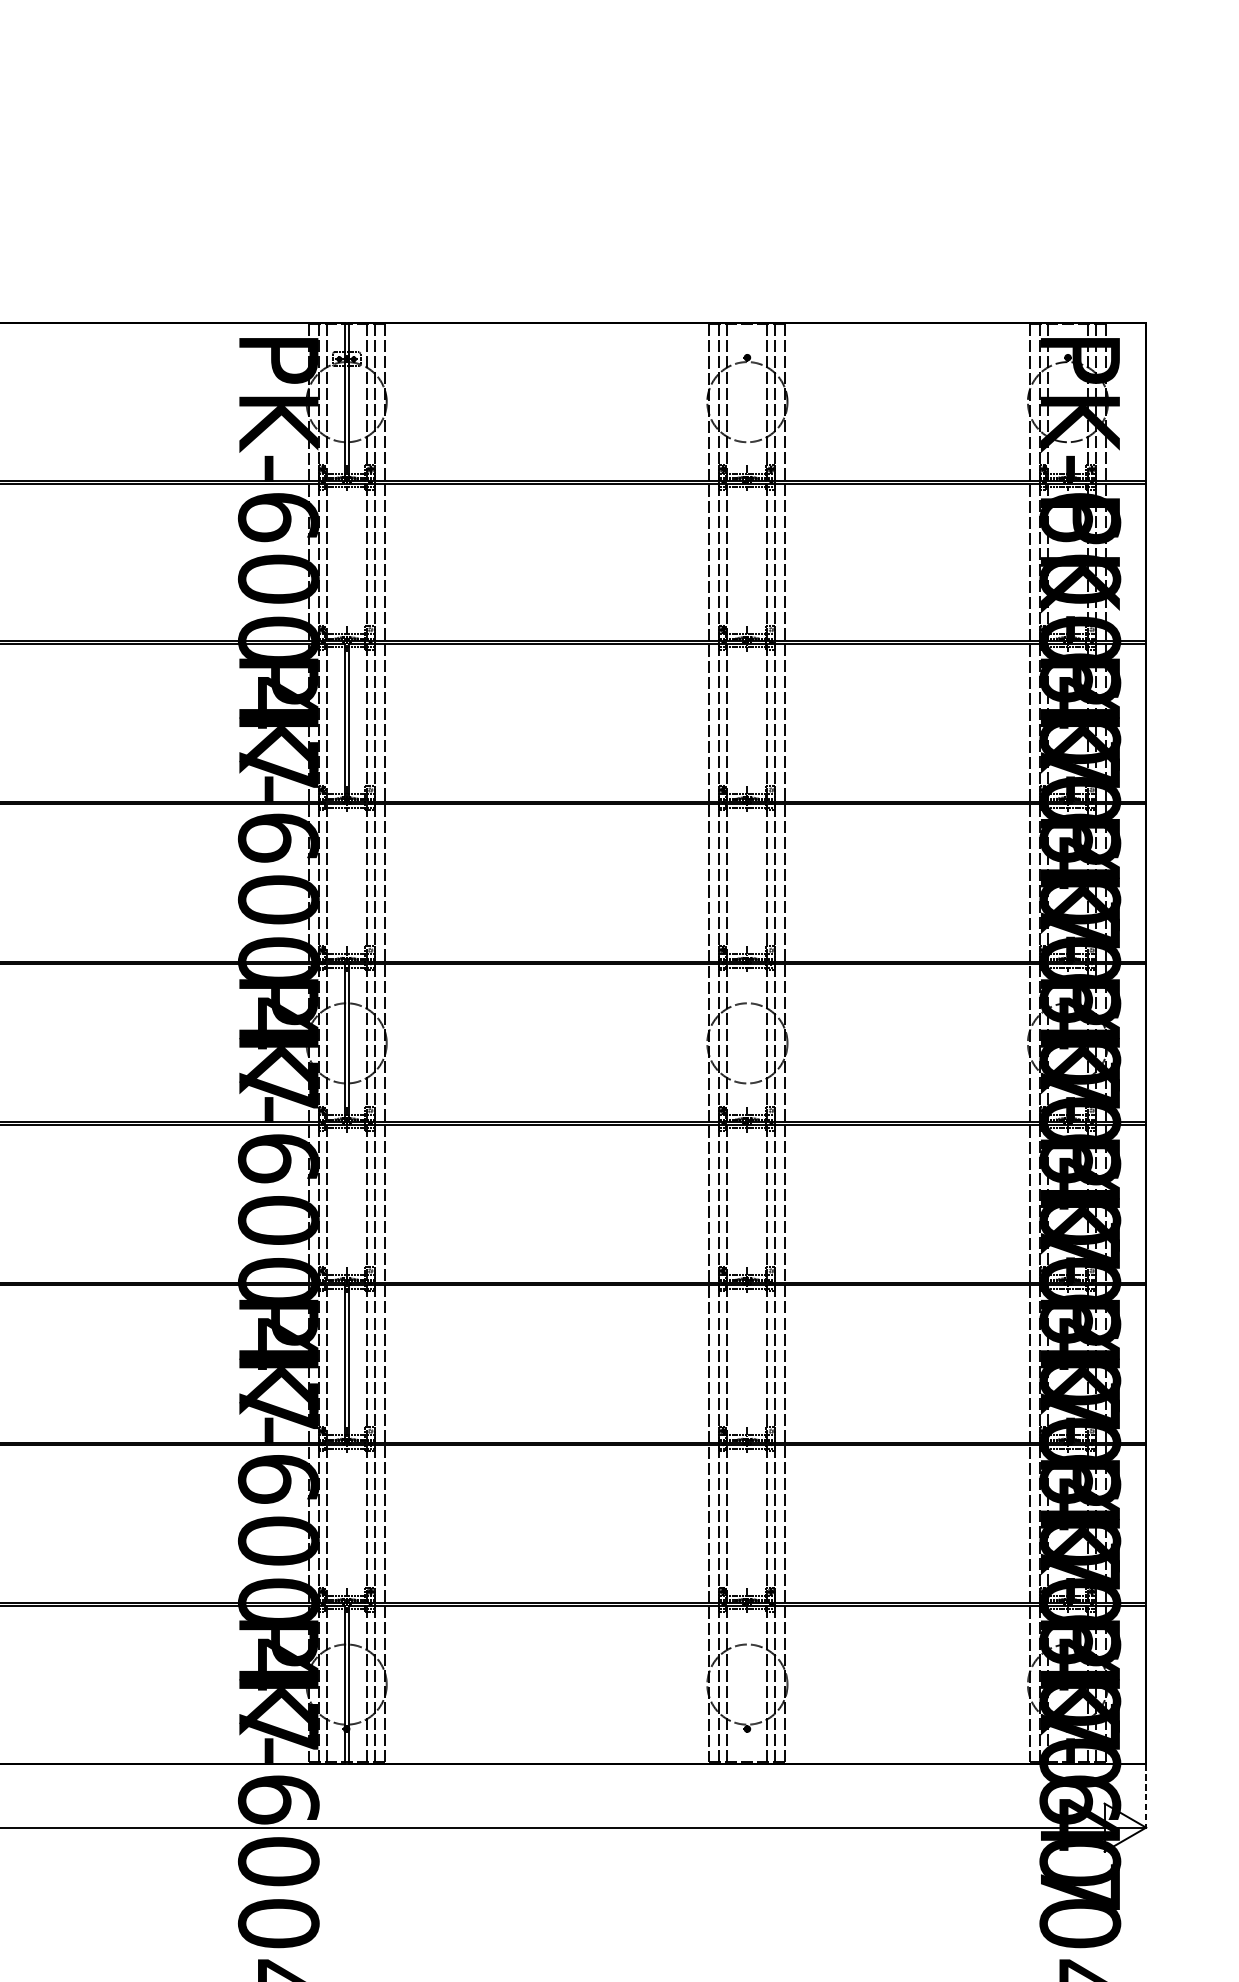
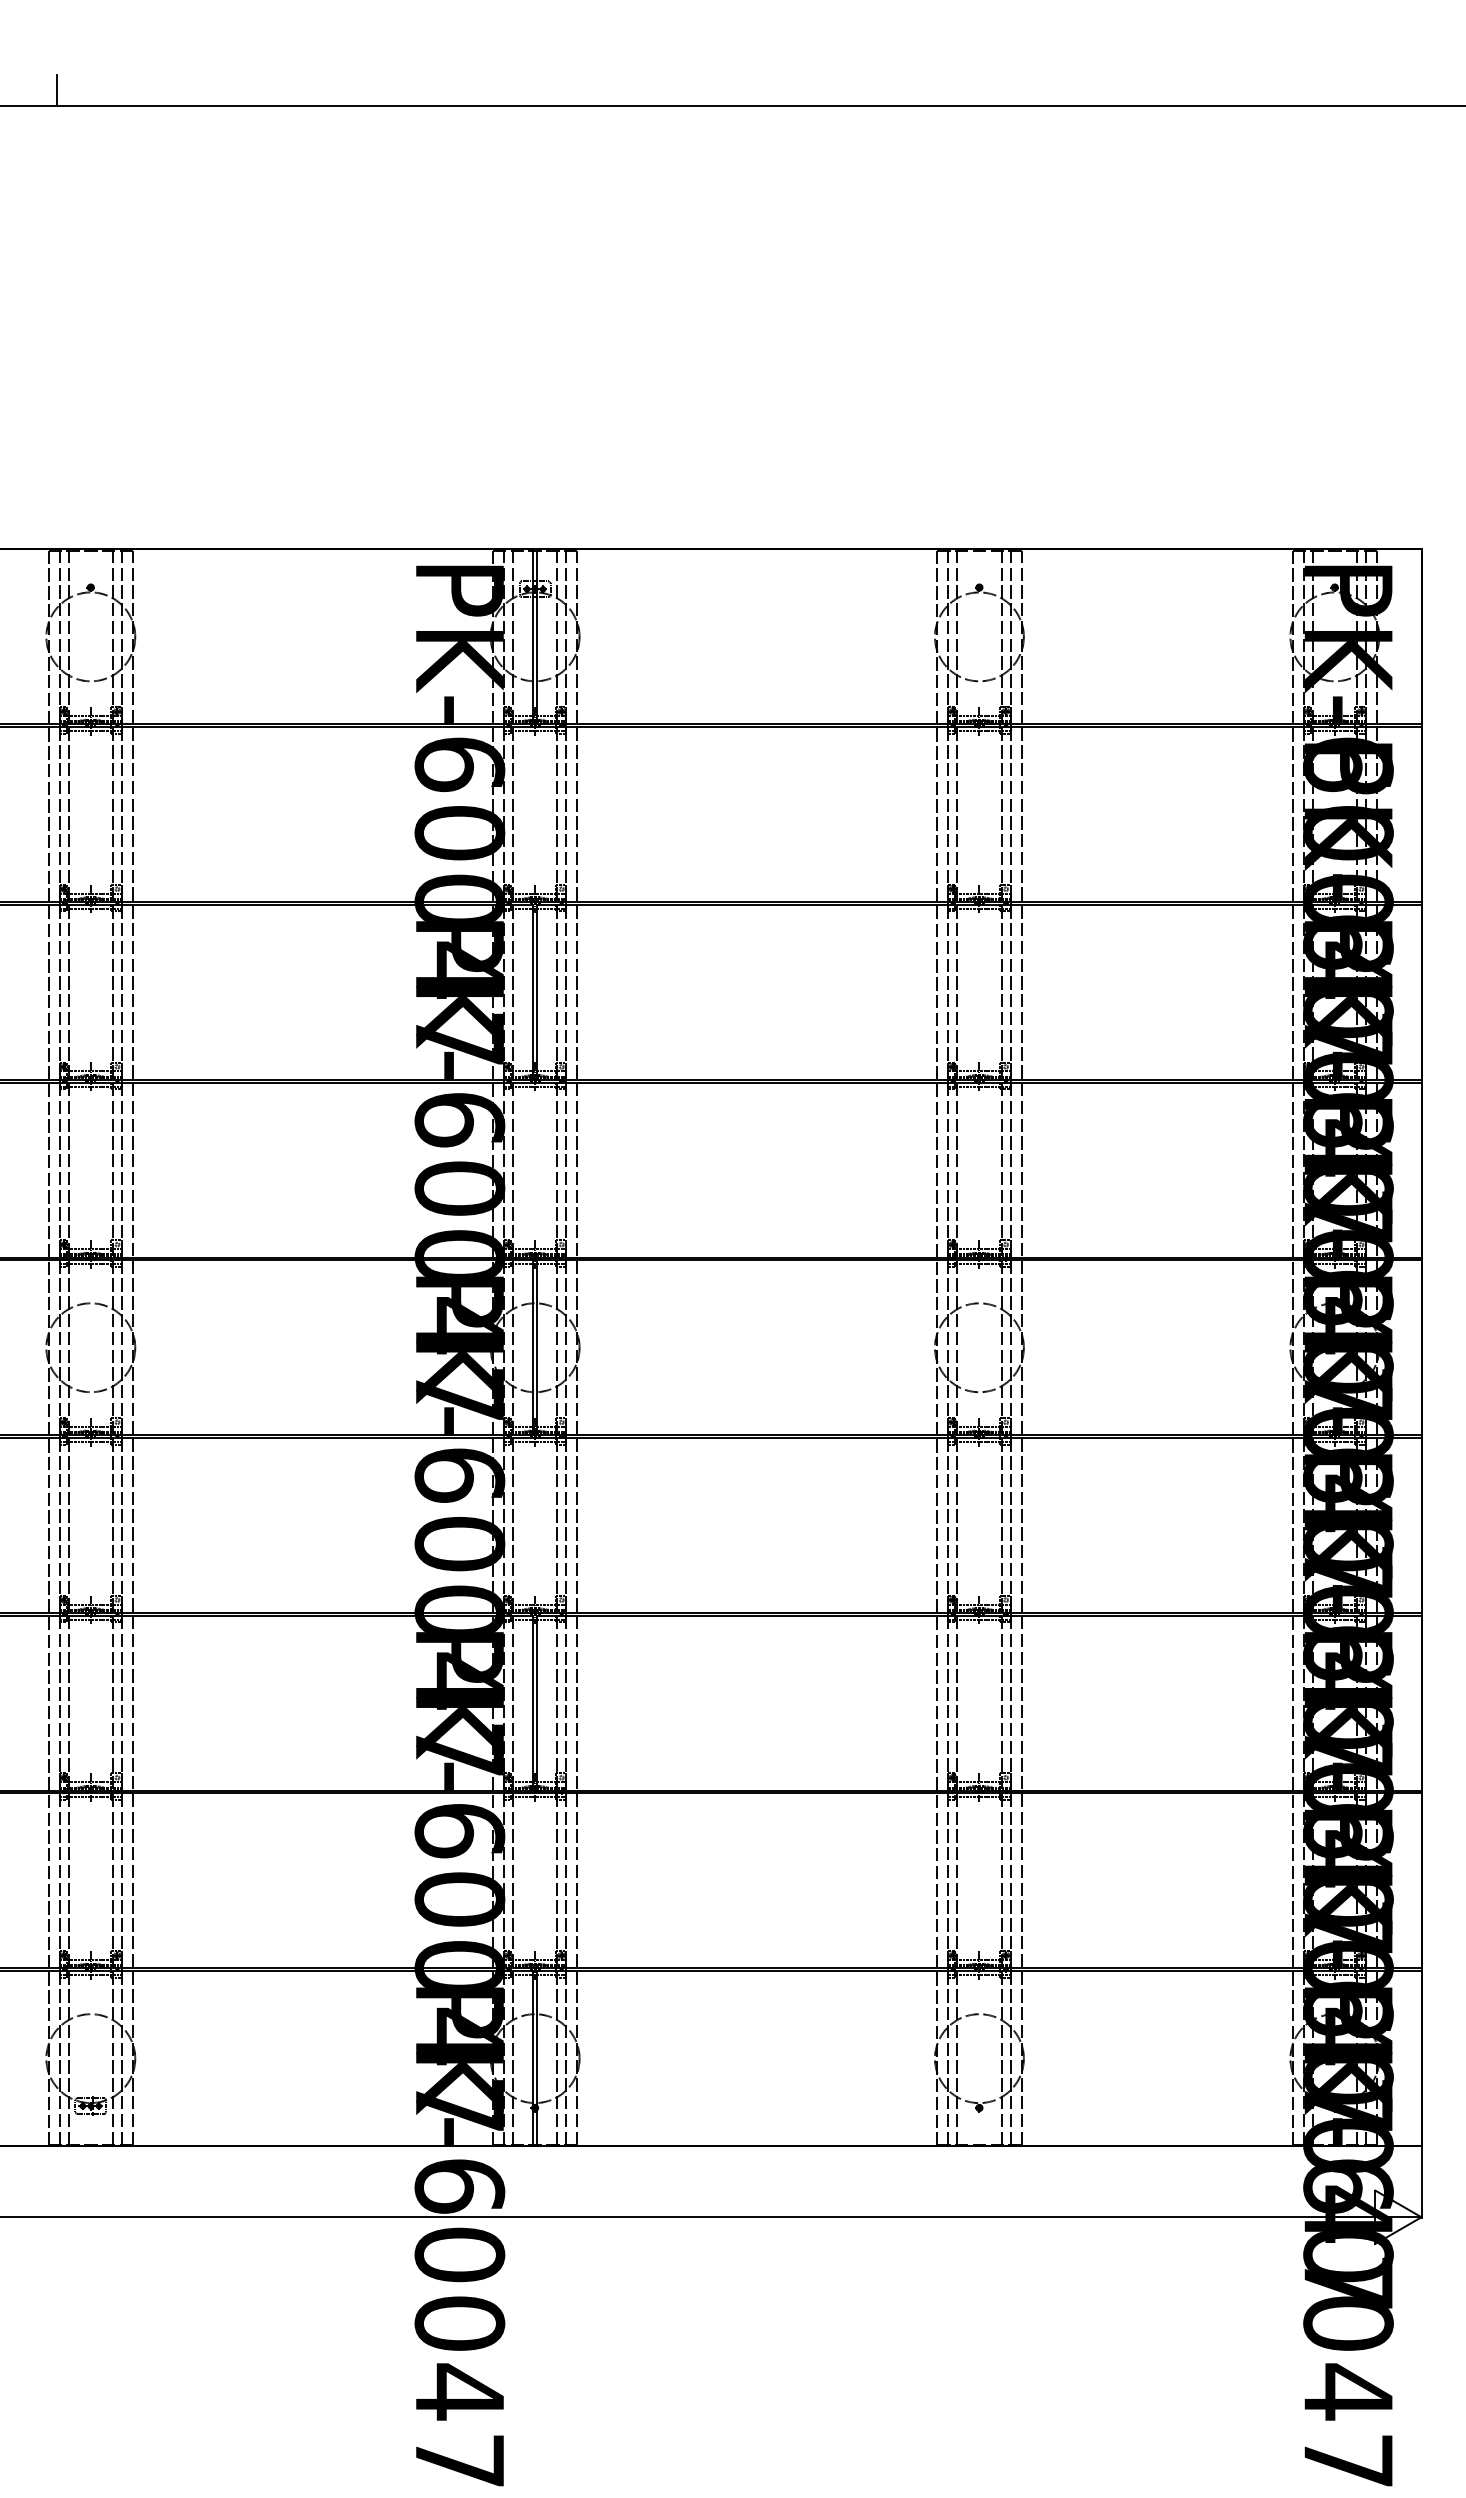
line: (1146, 1796) -> (1421, 2182), dashed -> solid

